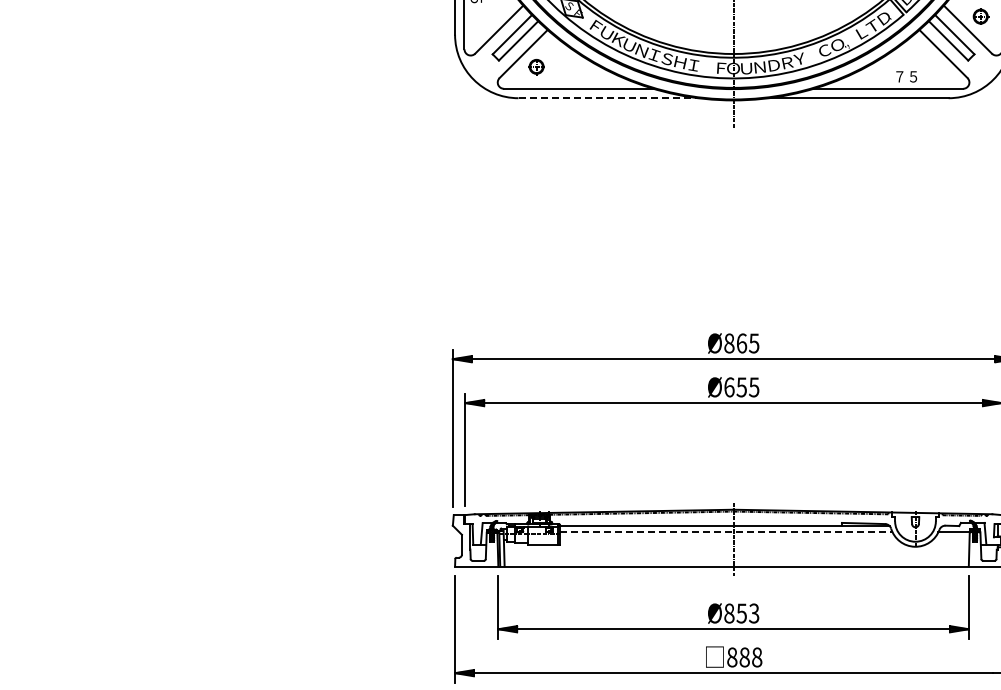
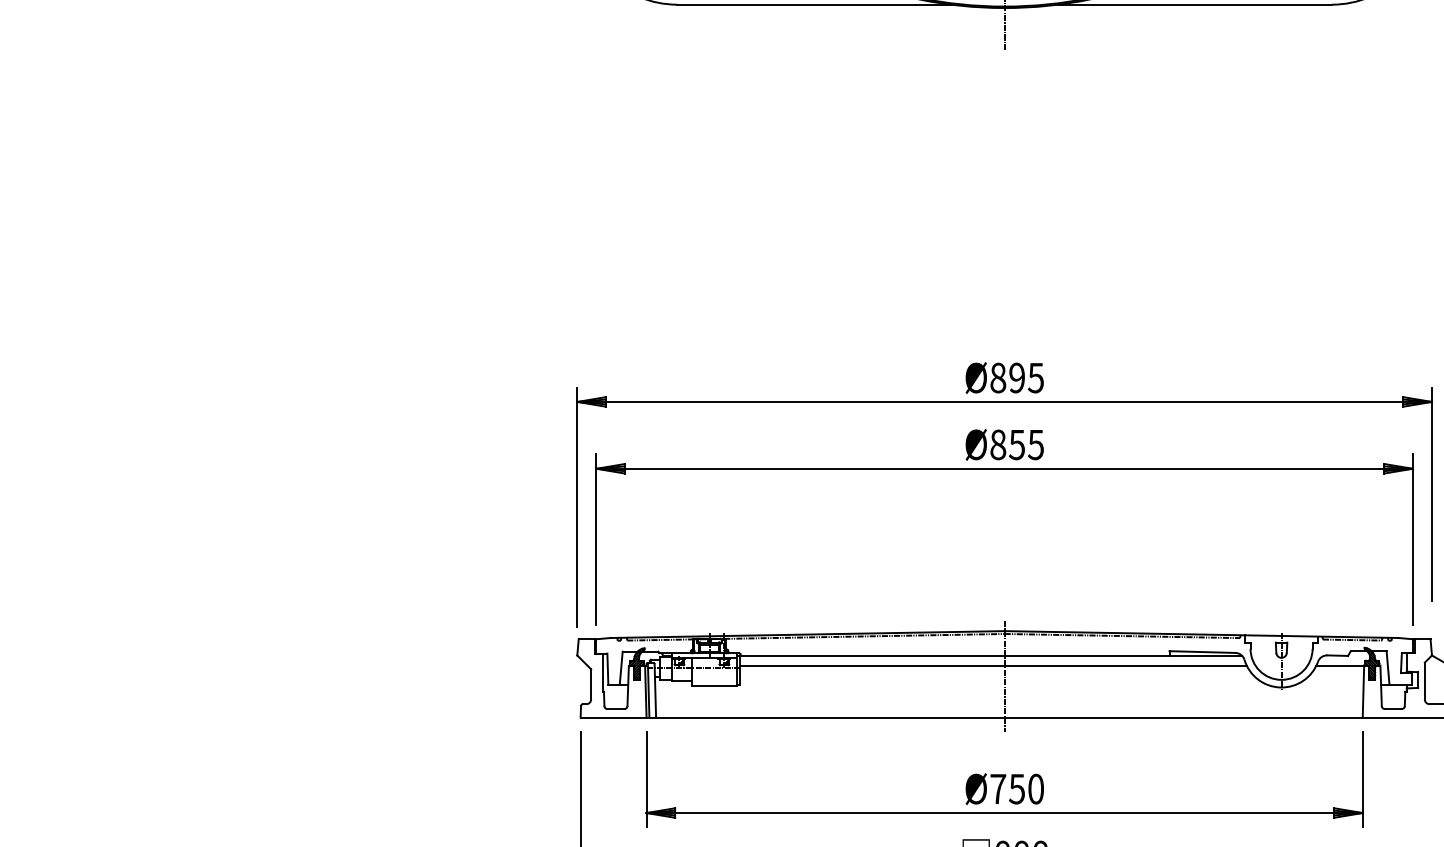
line: (609, 98) -> (815, 5), dashed -> solid
text: (741, 343) -> (1016, 378), Ø865 -> Ø895
text: (729, 387) -> (998, 445), Ø655 -> Ø855
line: (726, 532) -> (993, 665), dashed -> solid
text: (741, 613) -> (1016, 789), Ø853 -> Ø750

